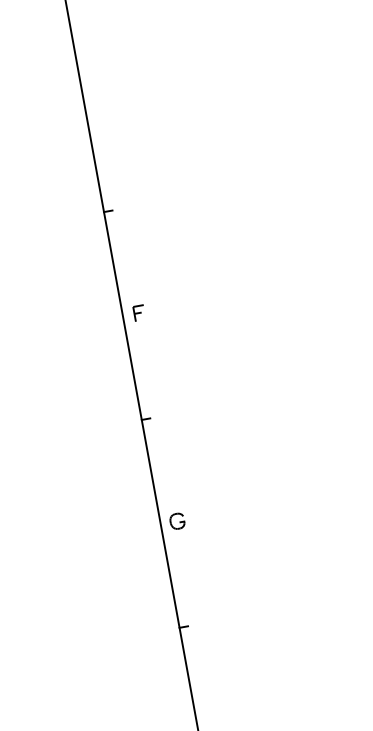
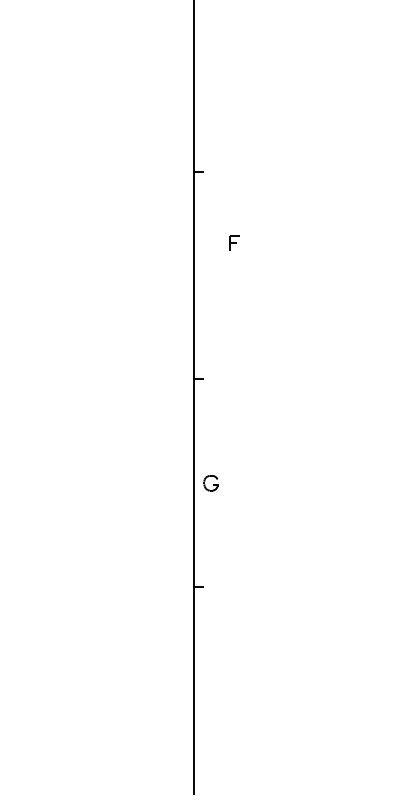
part: (138, 312) -> (234, 242), moved

